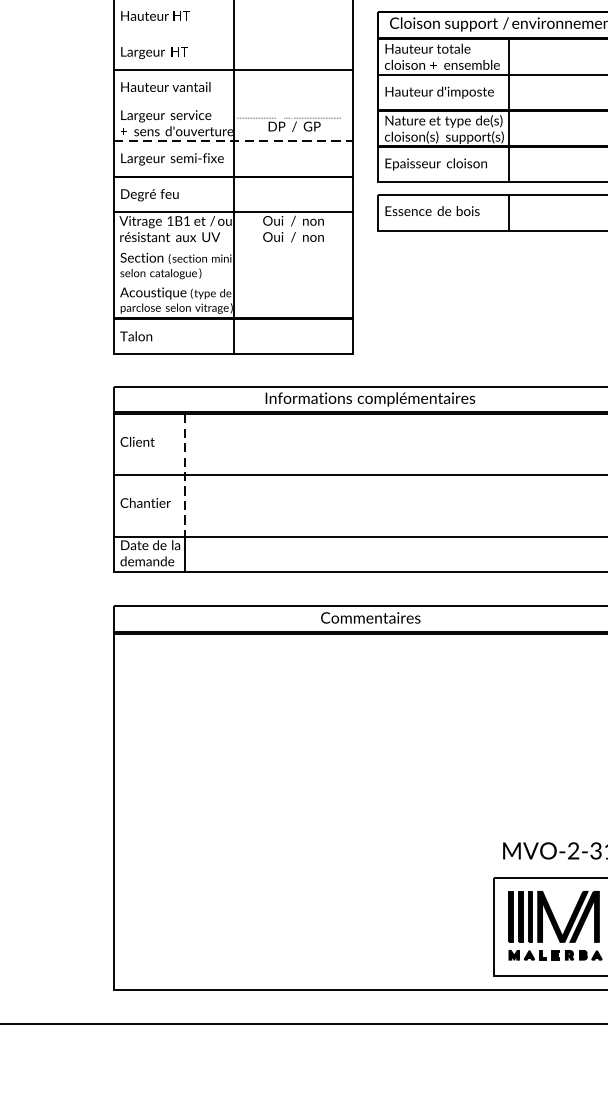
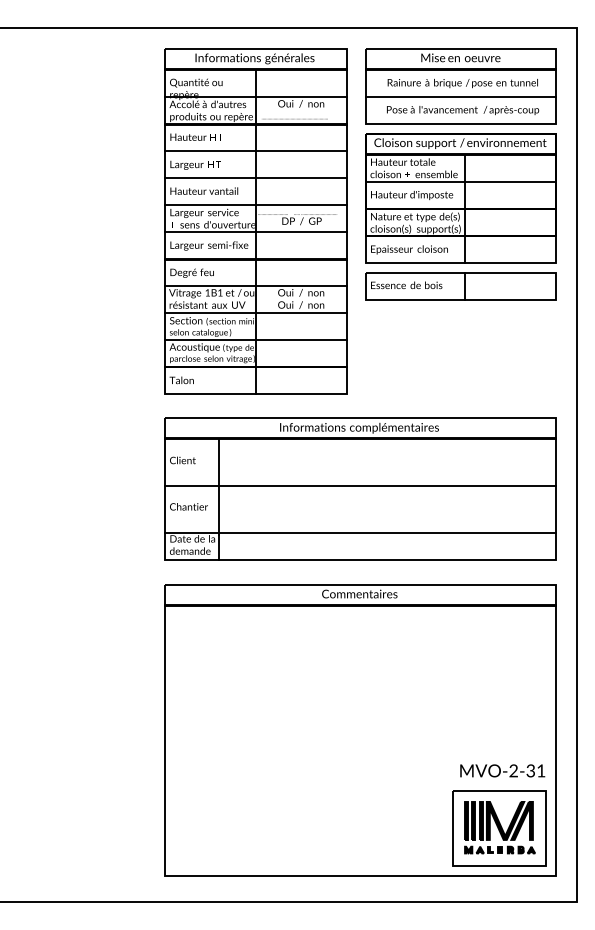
line: (233, 34) -> (255, 151), added
line: (233, 105) -> (255, 205), added
line: (233, 141) -> (255, 232), dashed -> solid
line: (233, 248) -> (255, 313), added
line: (233, 282) -> (255, 339), added
line: (184, 477) -> (218, 487), dashed -> solid

